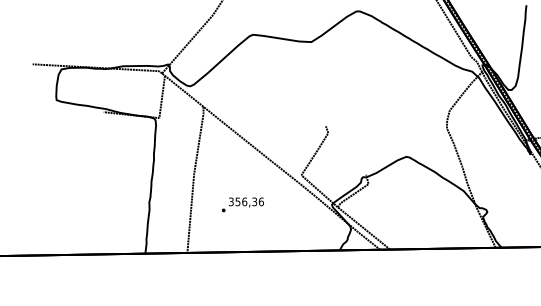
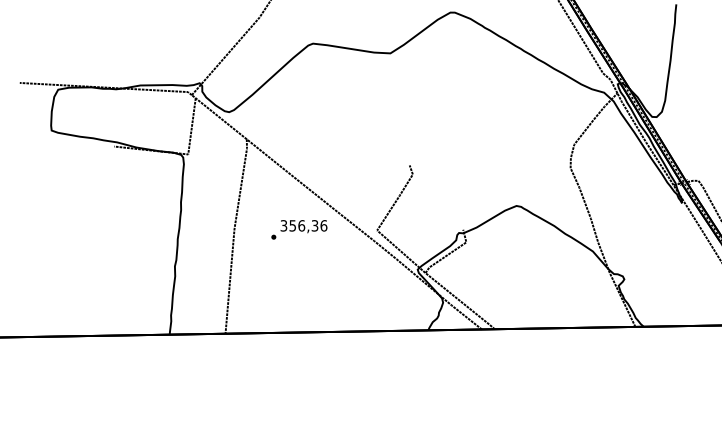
text: (243, 204) -> (299, 229), moved

